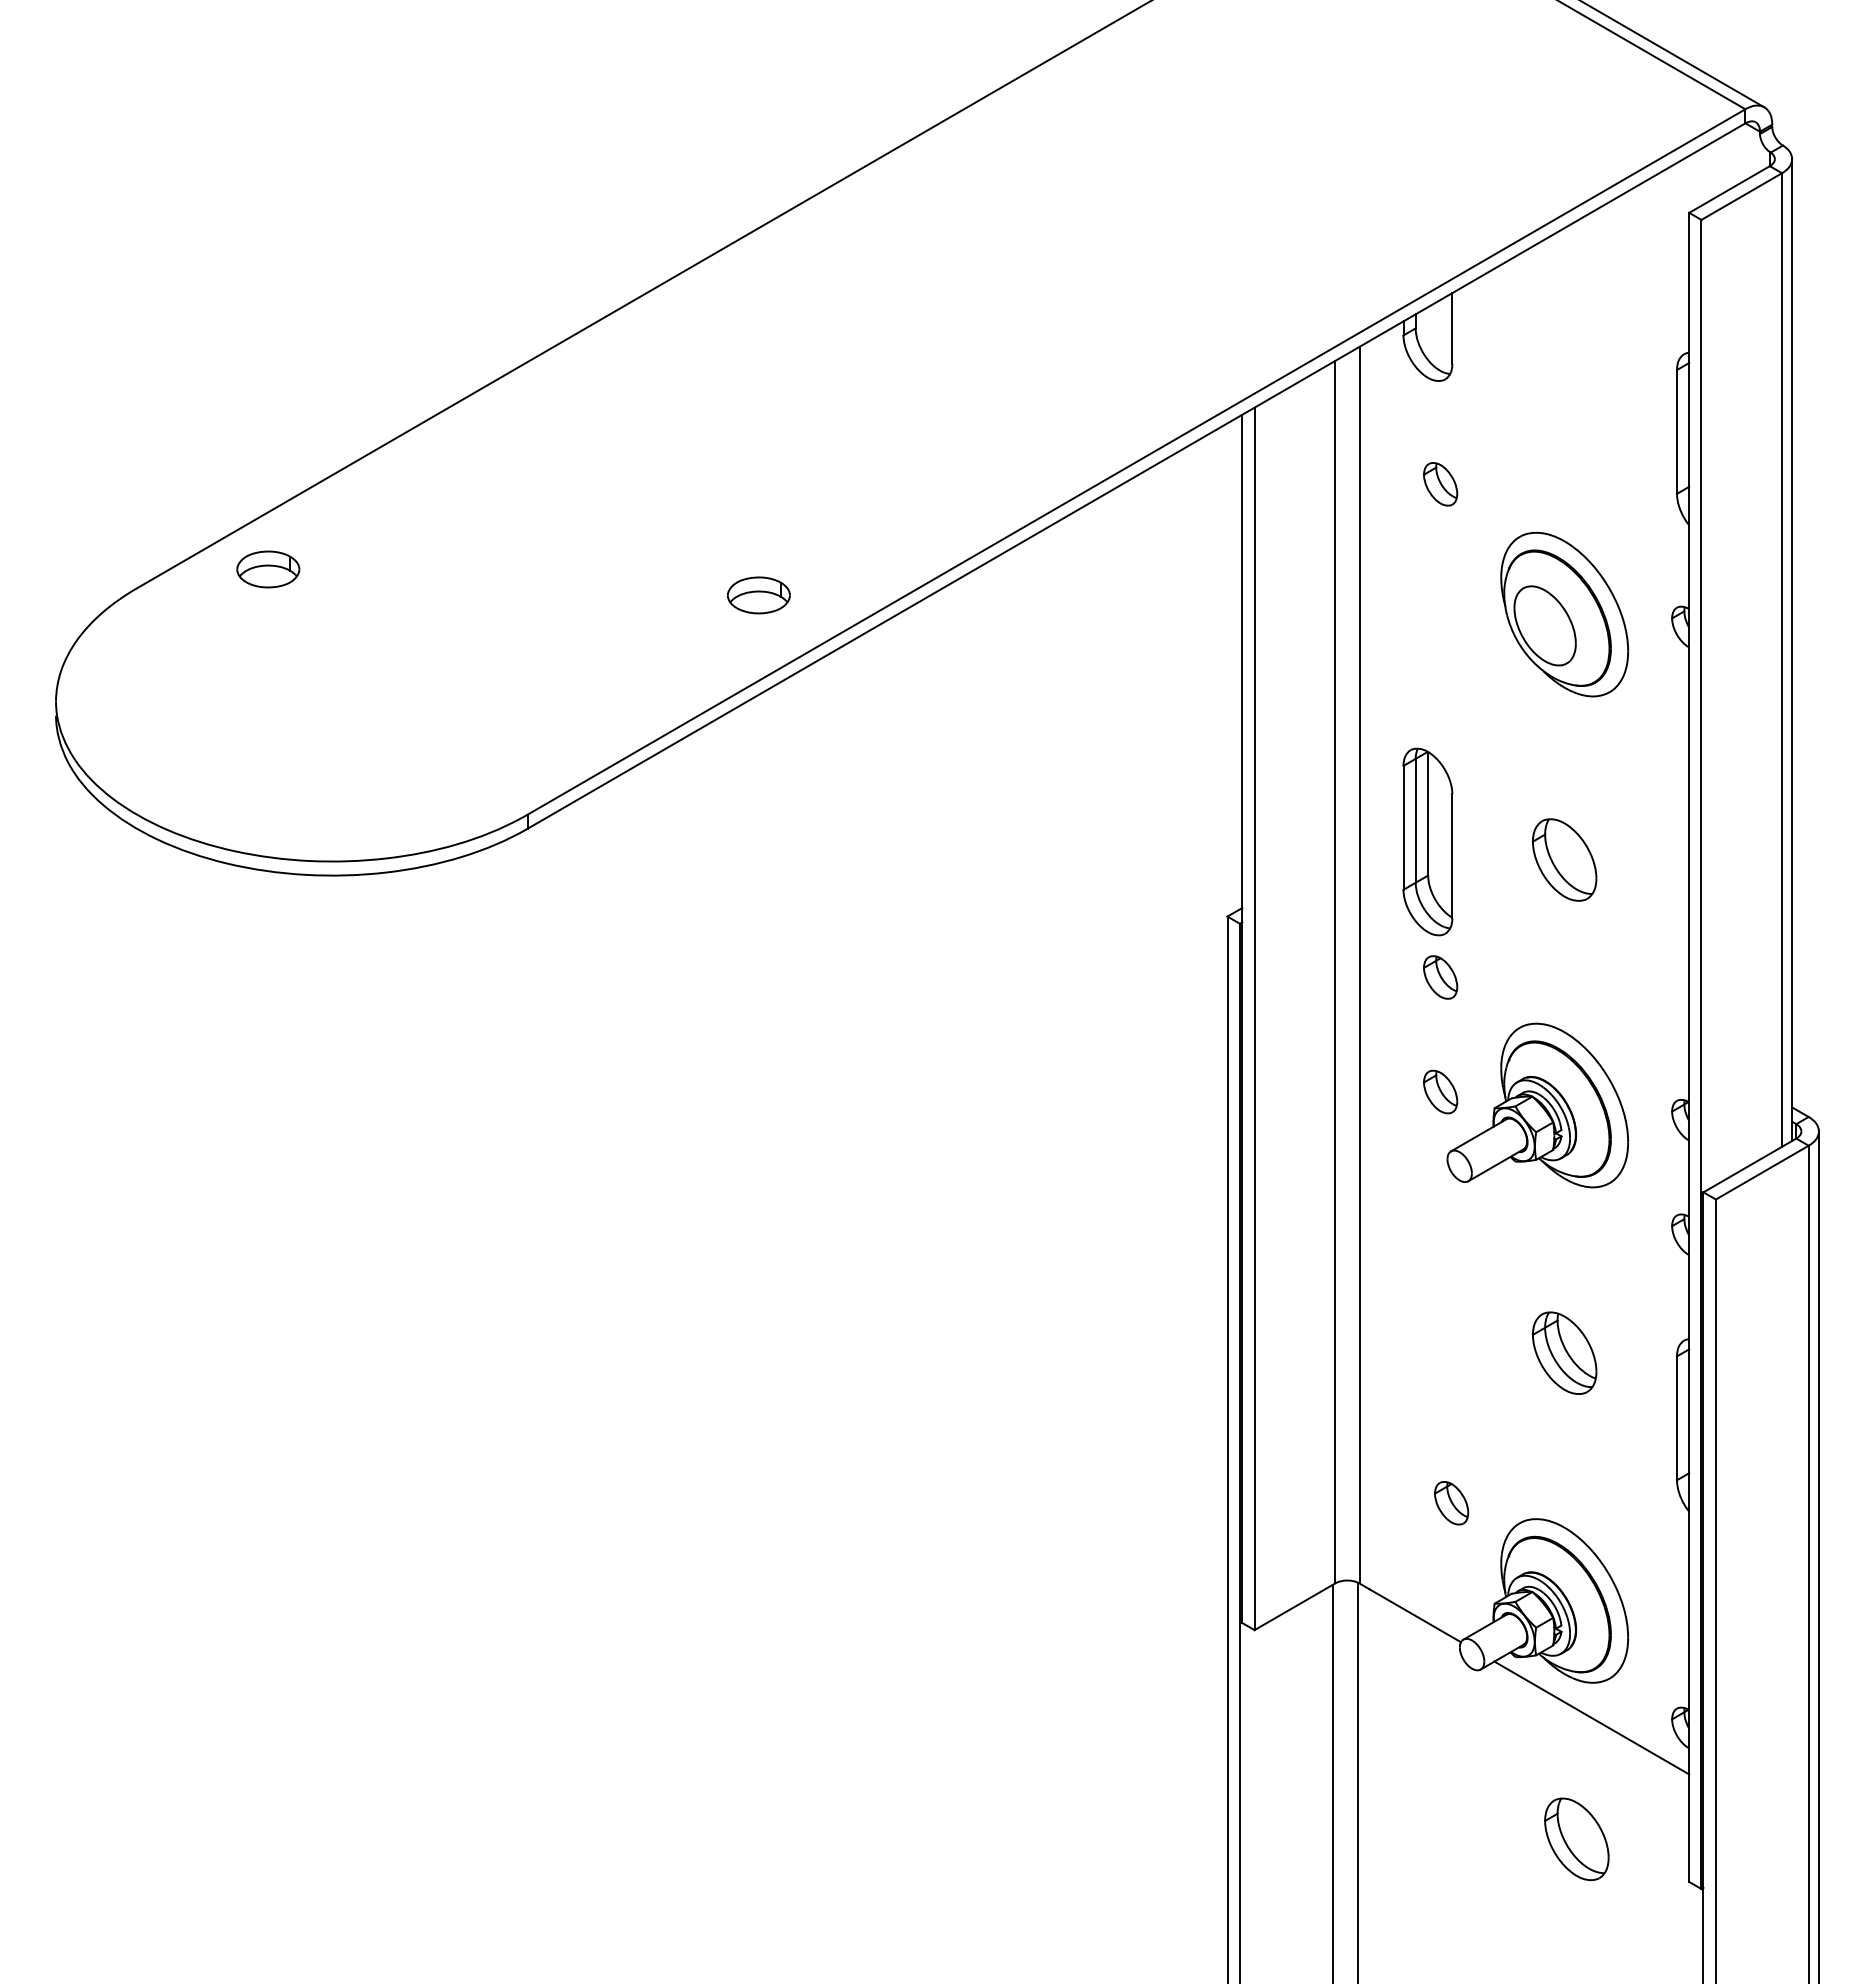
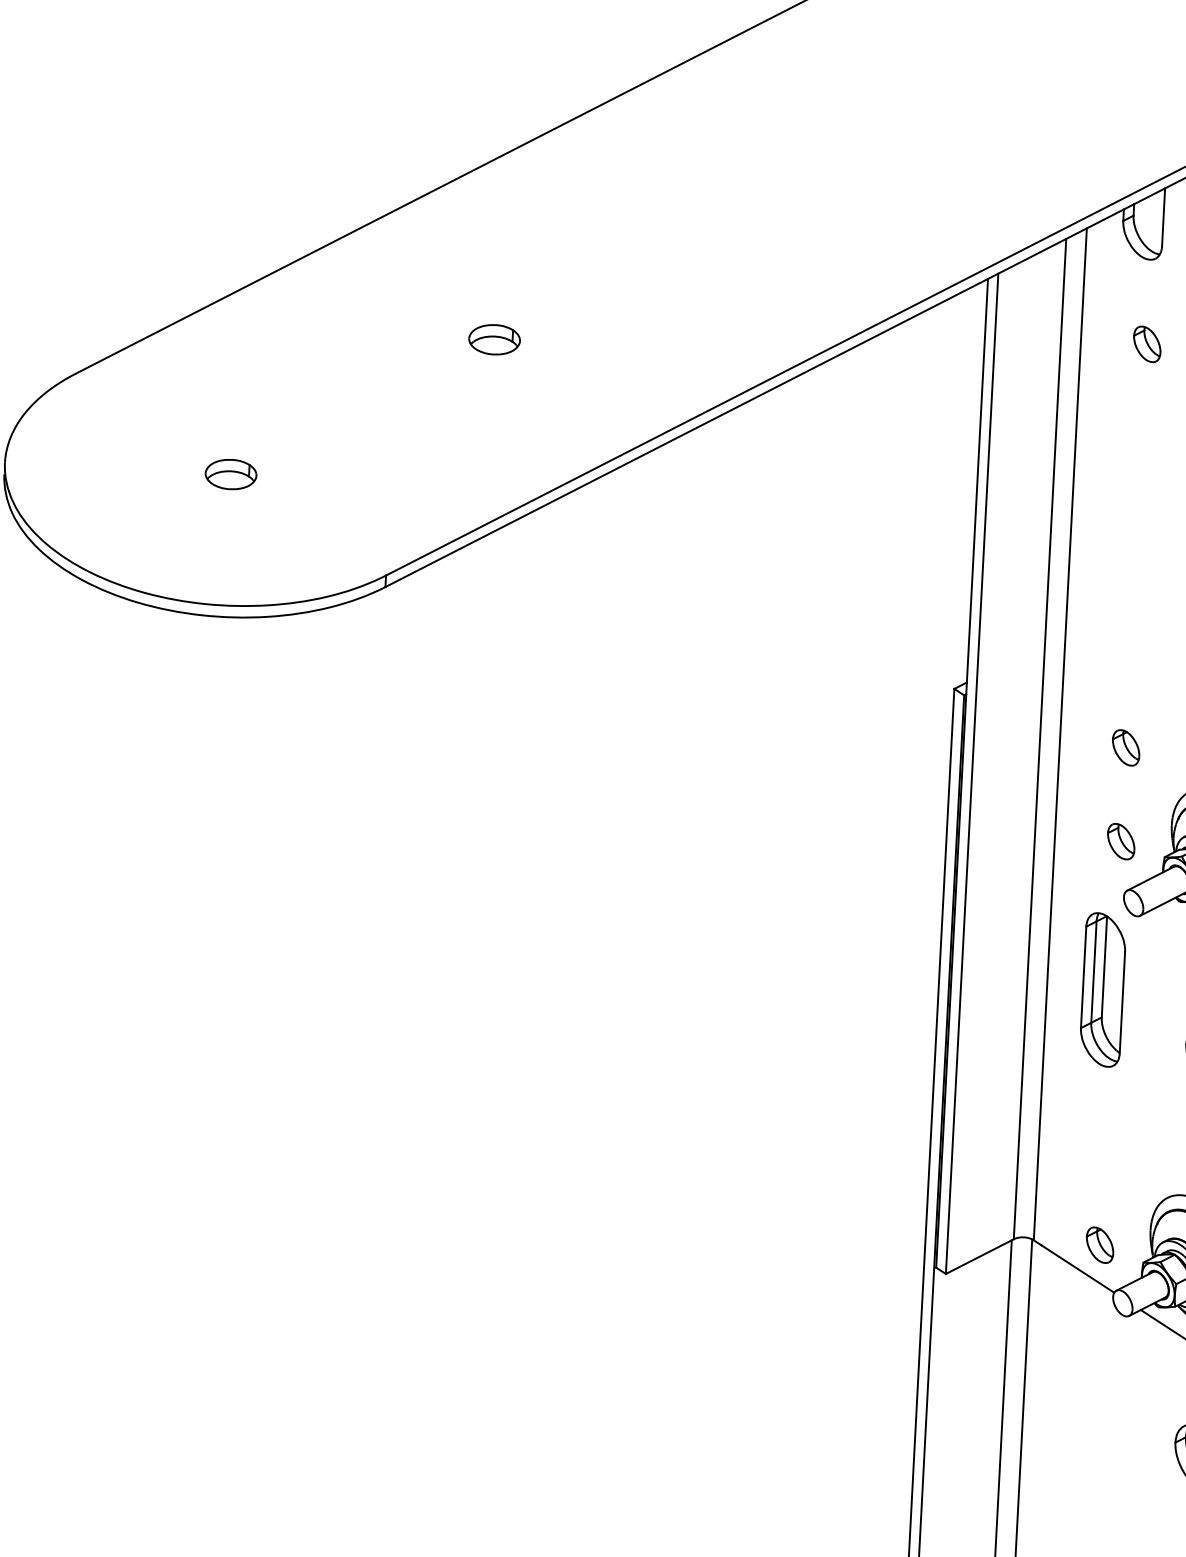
part: (268, 569) -> (231, 474), moved
part: (758, 595) -> (494, 339), moved
part: (1427, 841) -> (1102, 989), moved
part: (1451, 1503) -> (1099, 1245), moved

